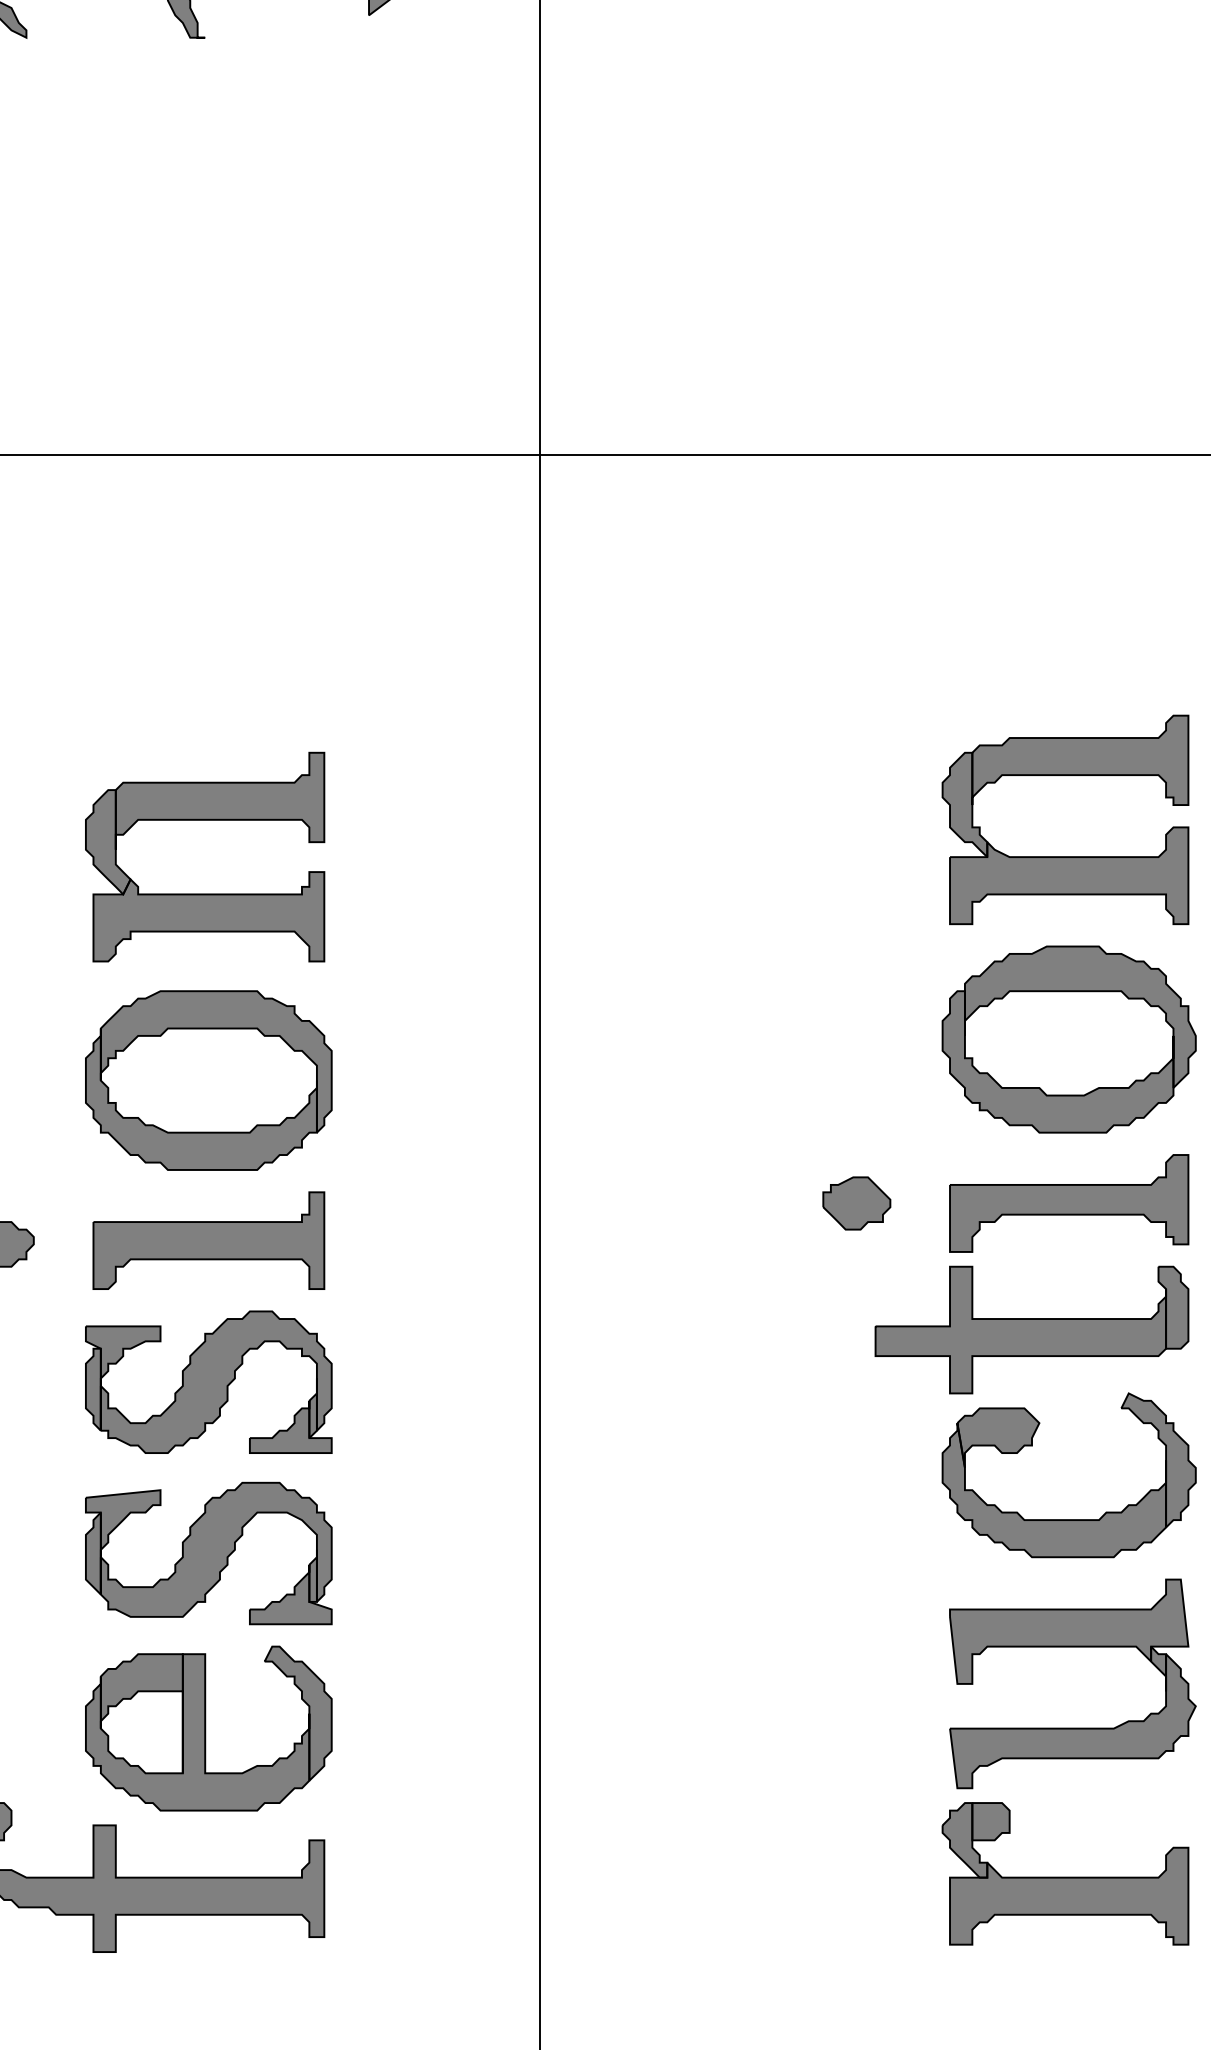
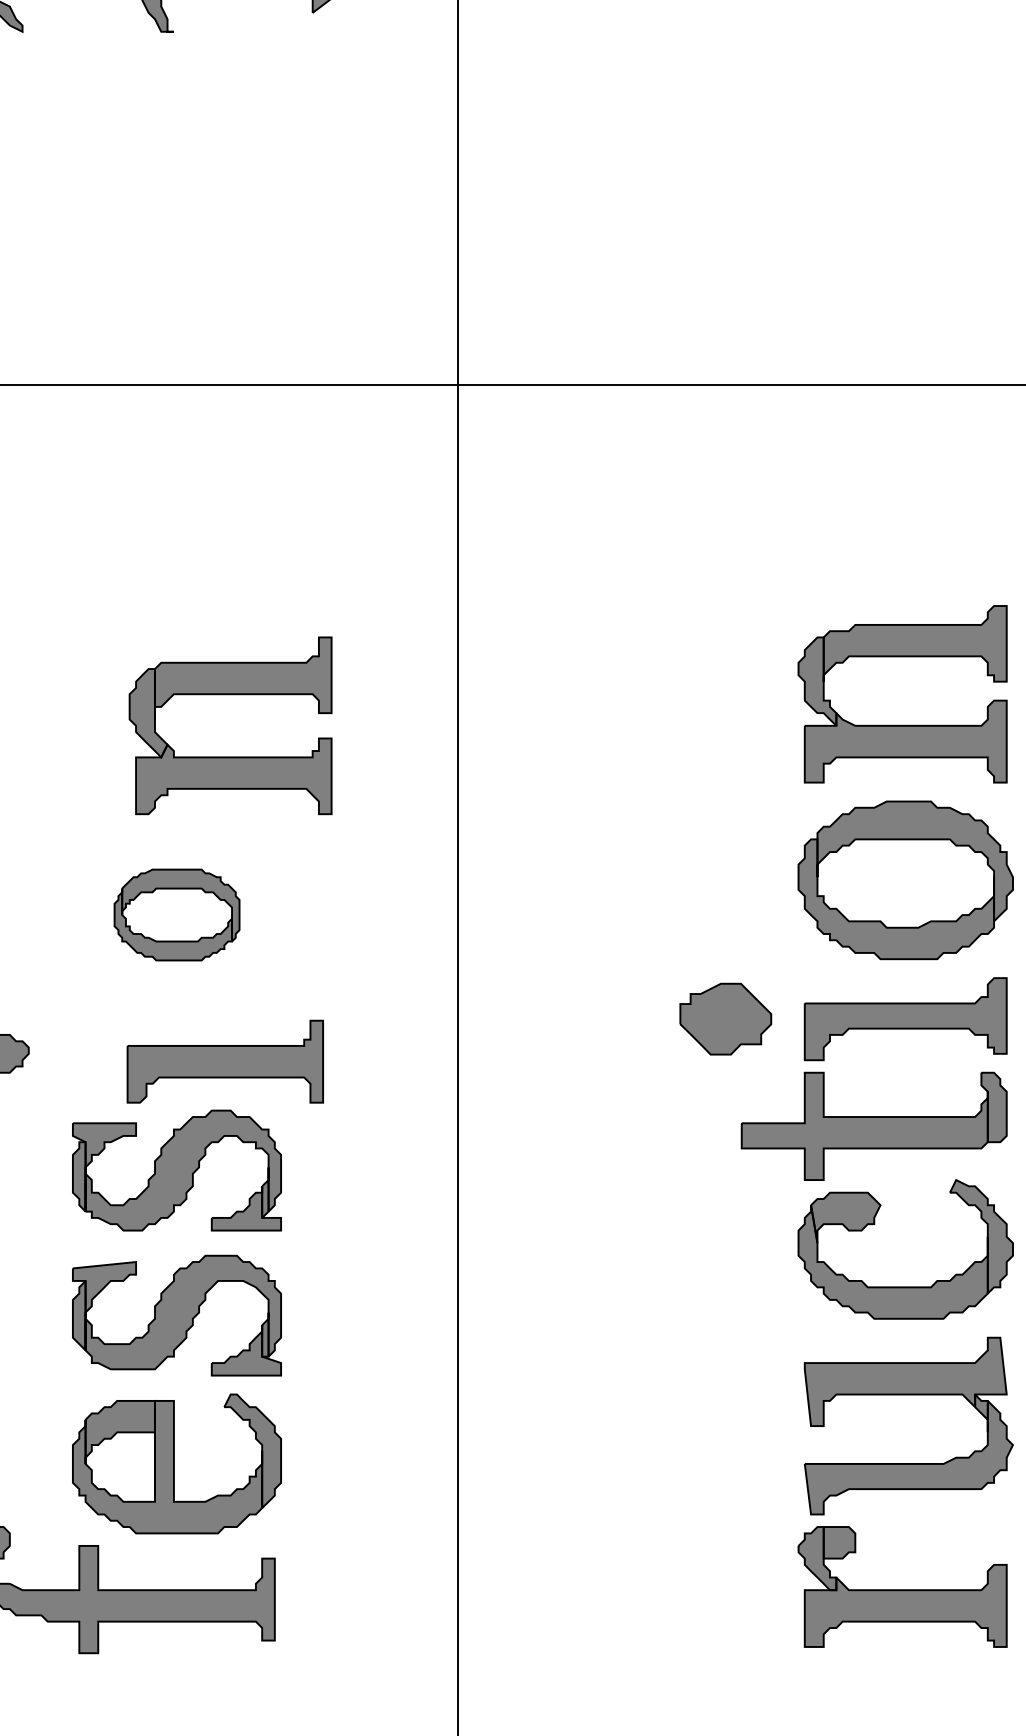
part: (205, 820) -> (230, 694), moved
part: (208, 1080) -> (176, 915), size x0.6
part: (856, 1203) -> (725, 1019), size x1.6
part: (208, 1240) -> (225, 1061), moved

